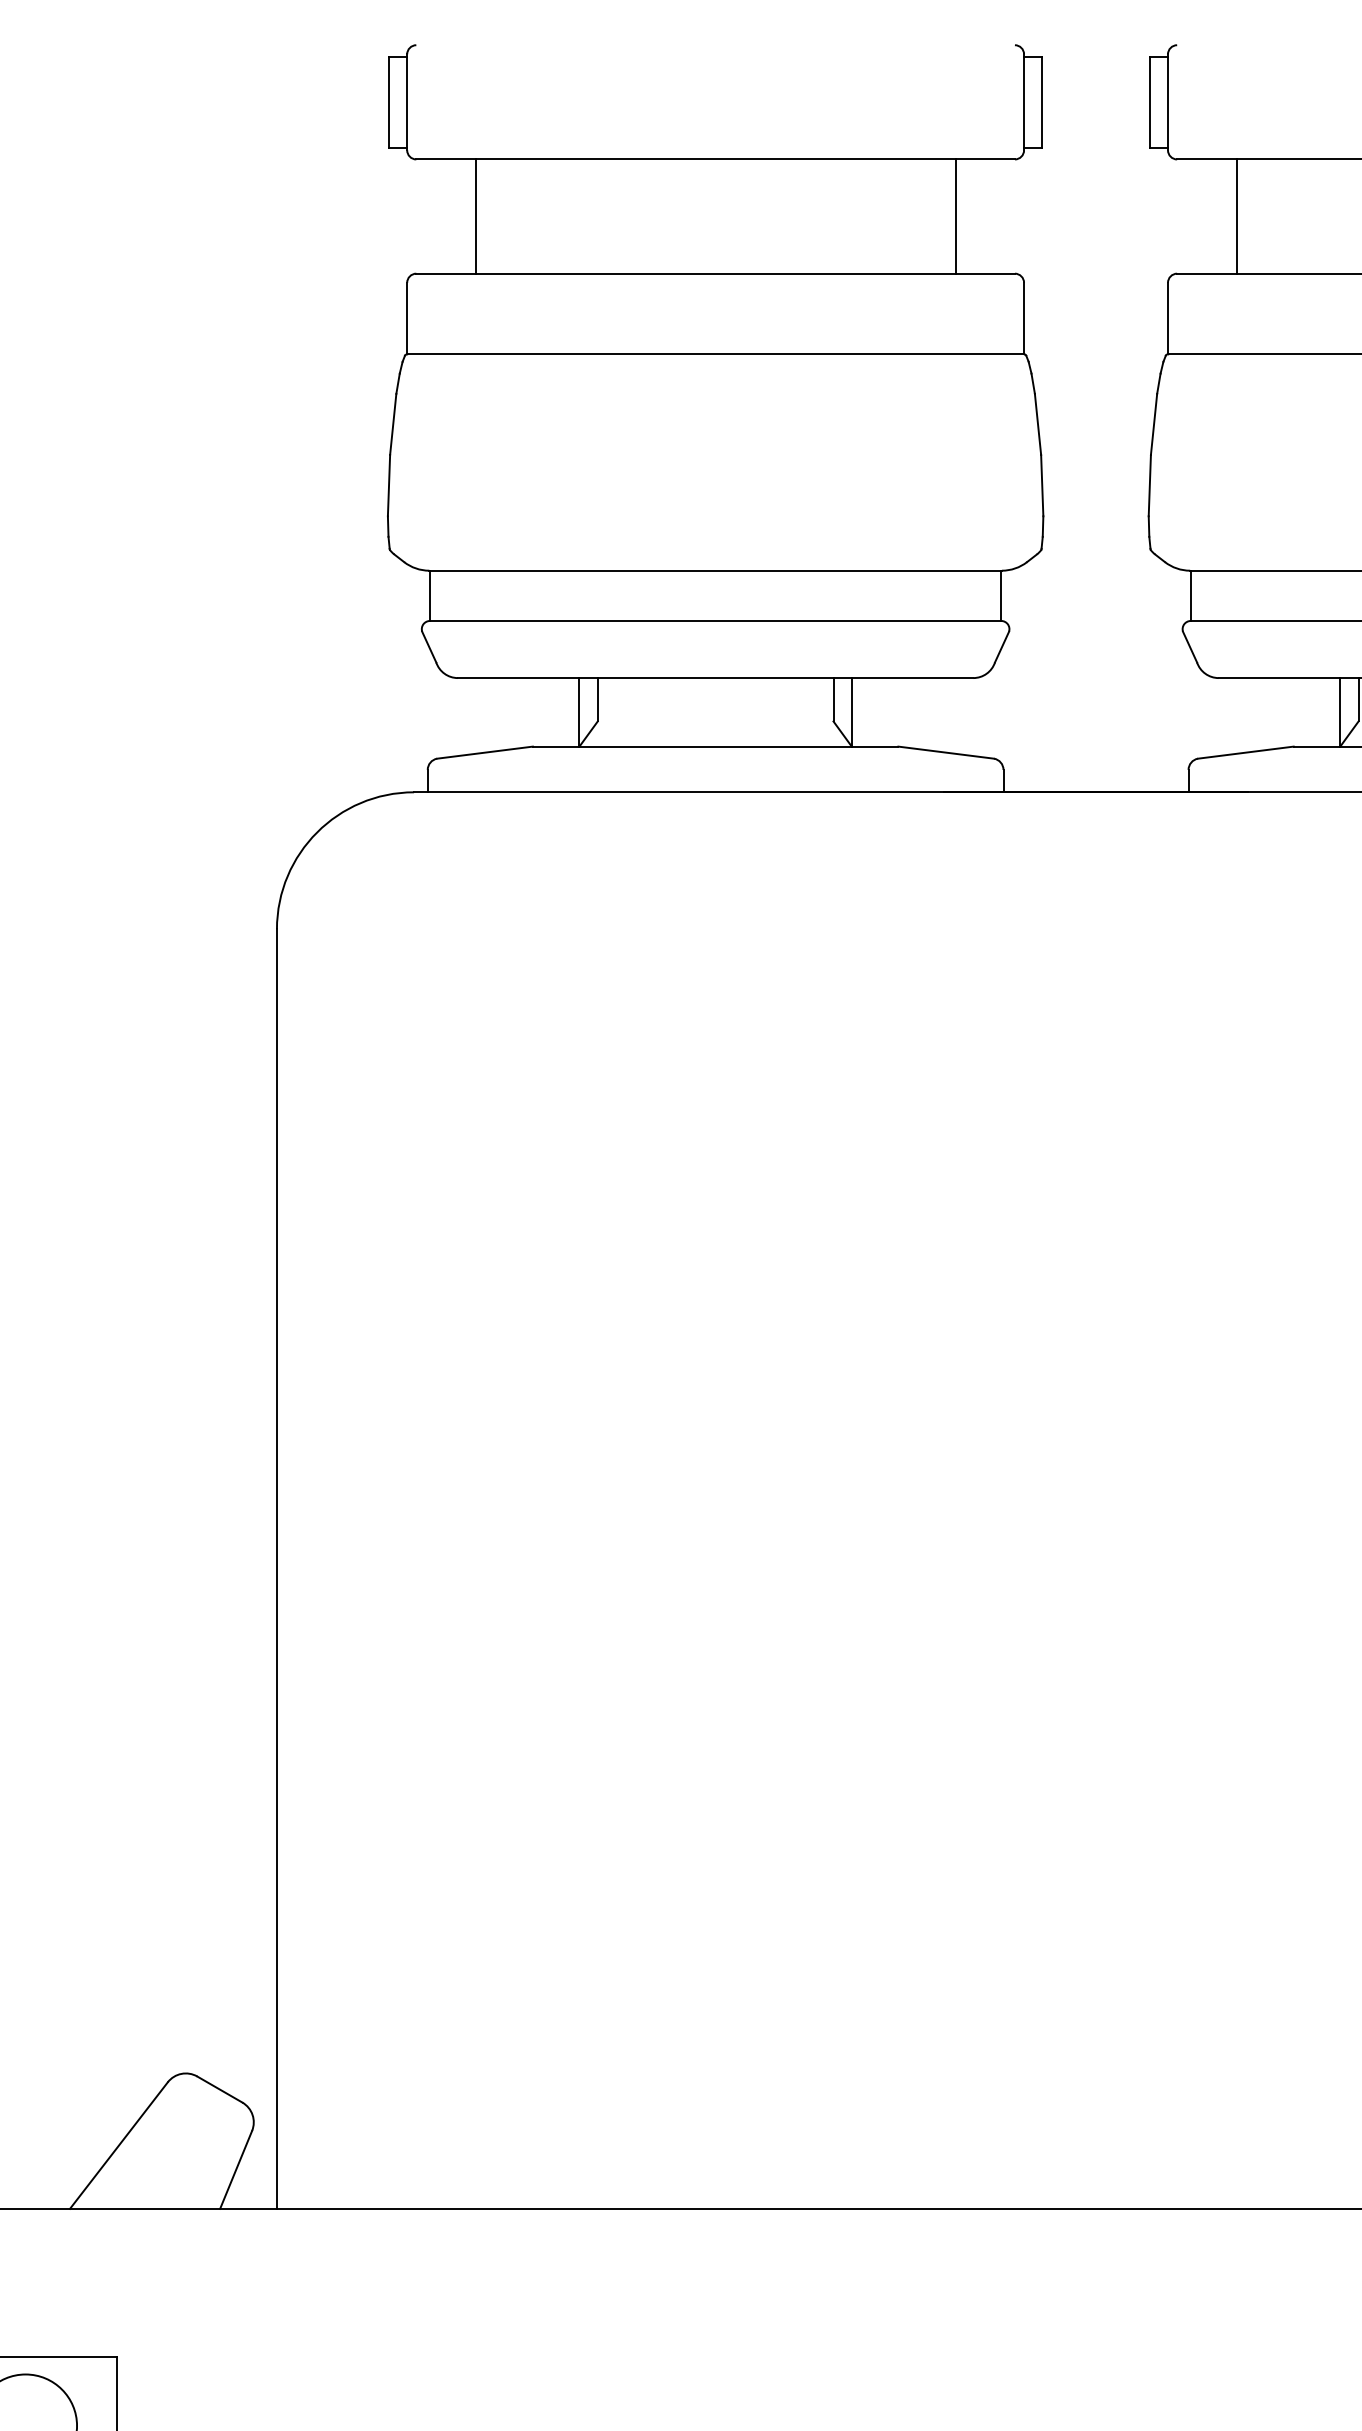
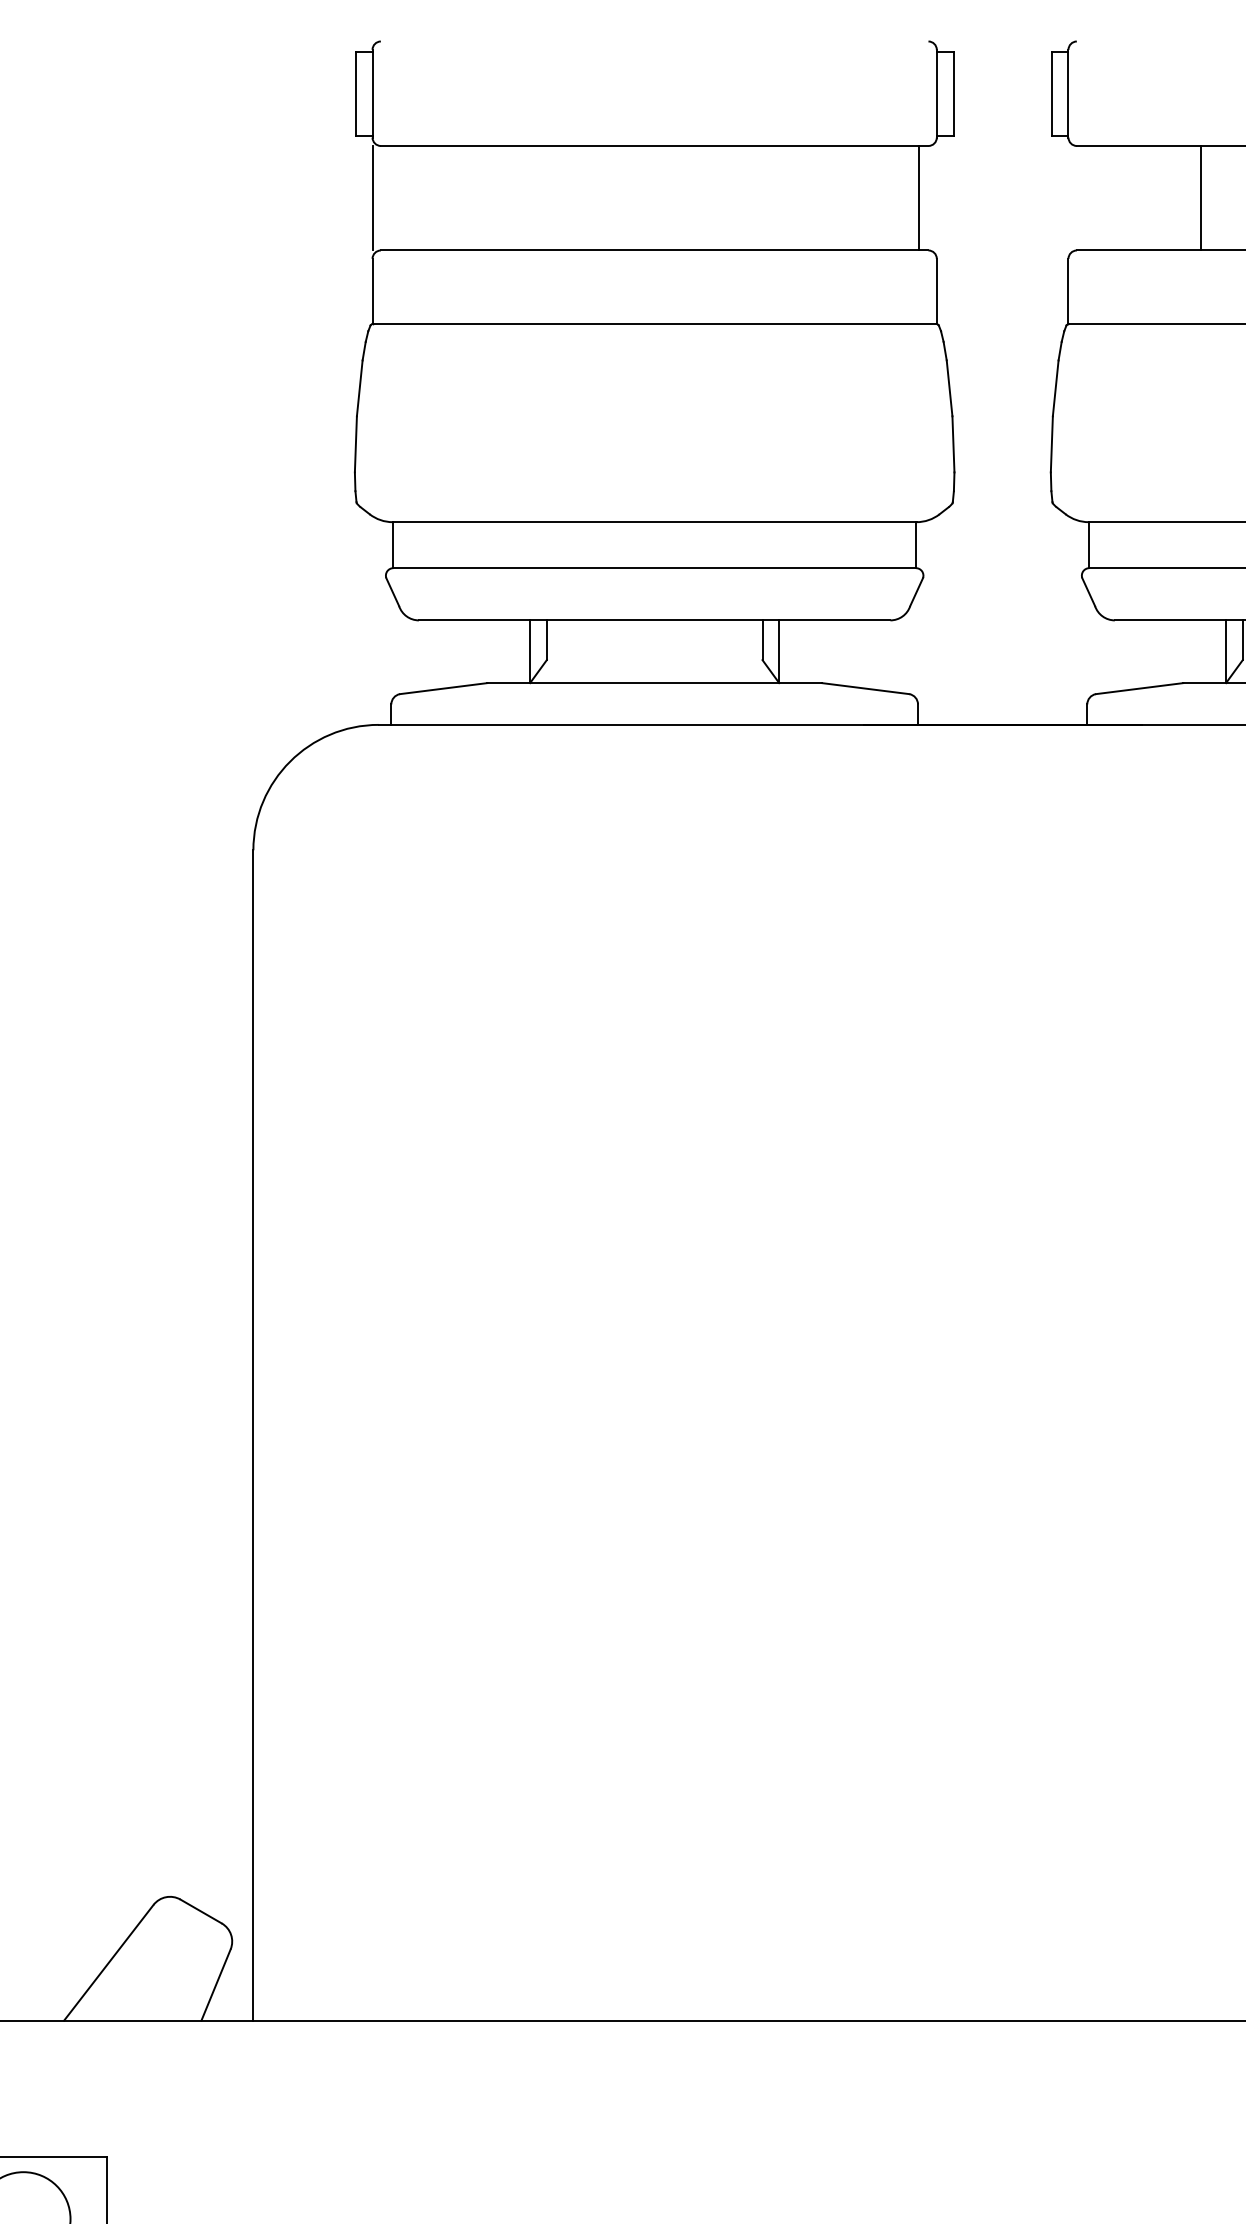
line: (476, 215) -> (373, 197), moved
line: (955, 215) -> (919, 197), moved
line: (1236, 215) -> (1201, 197), moved

